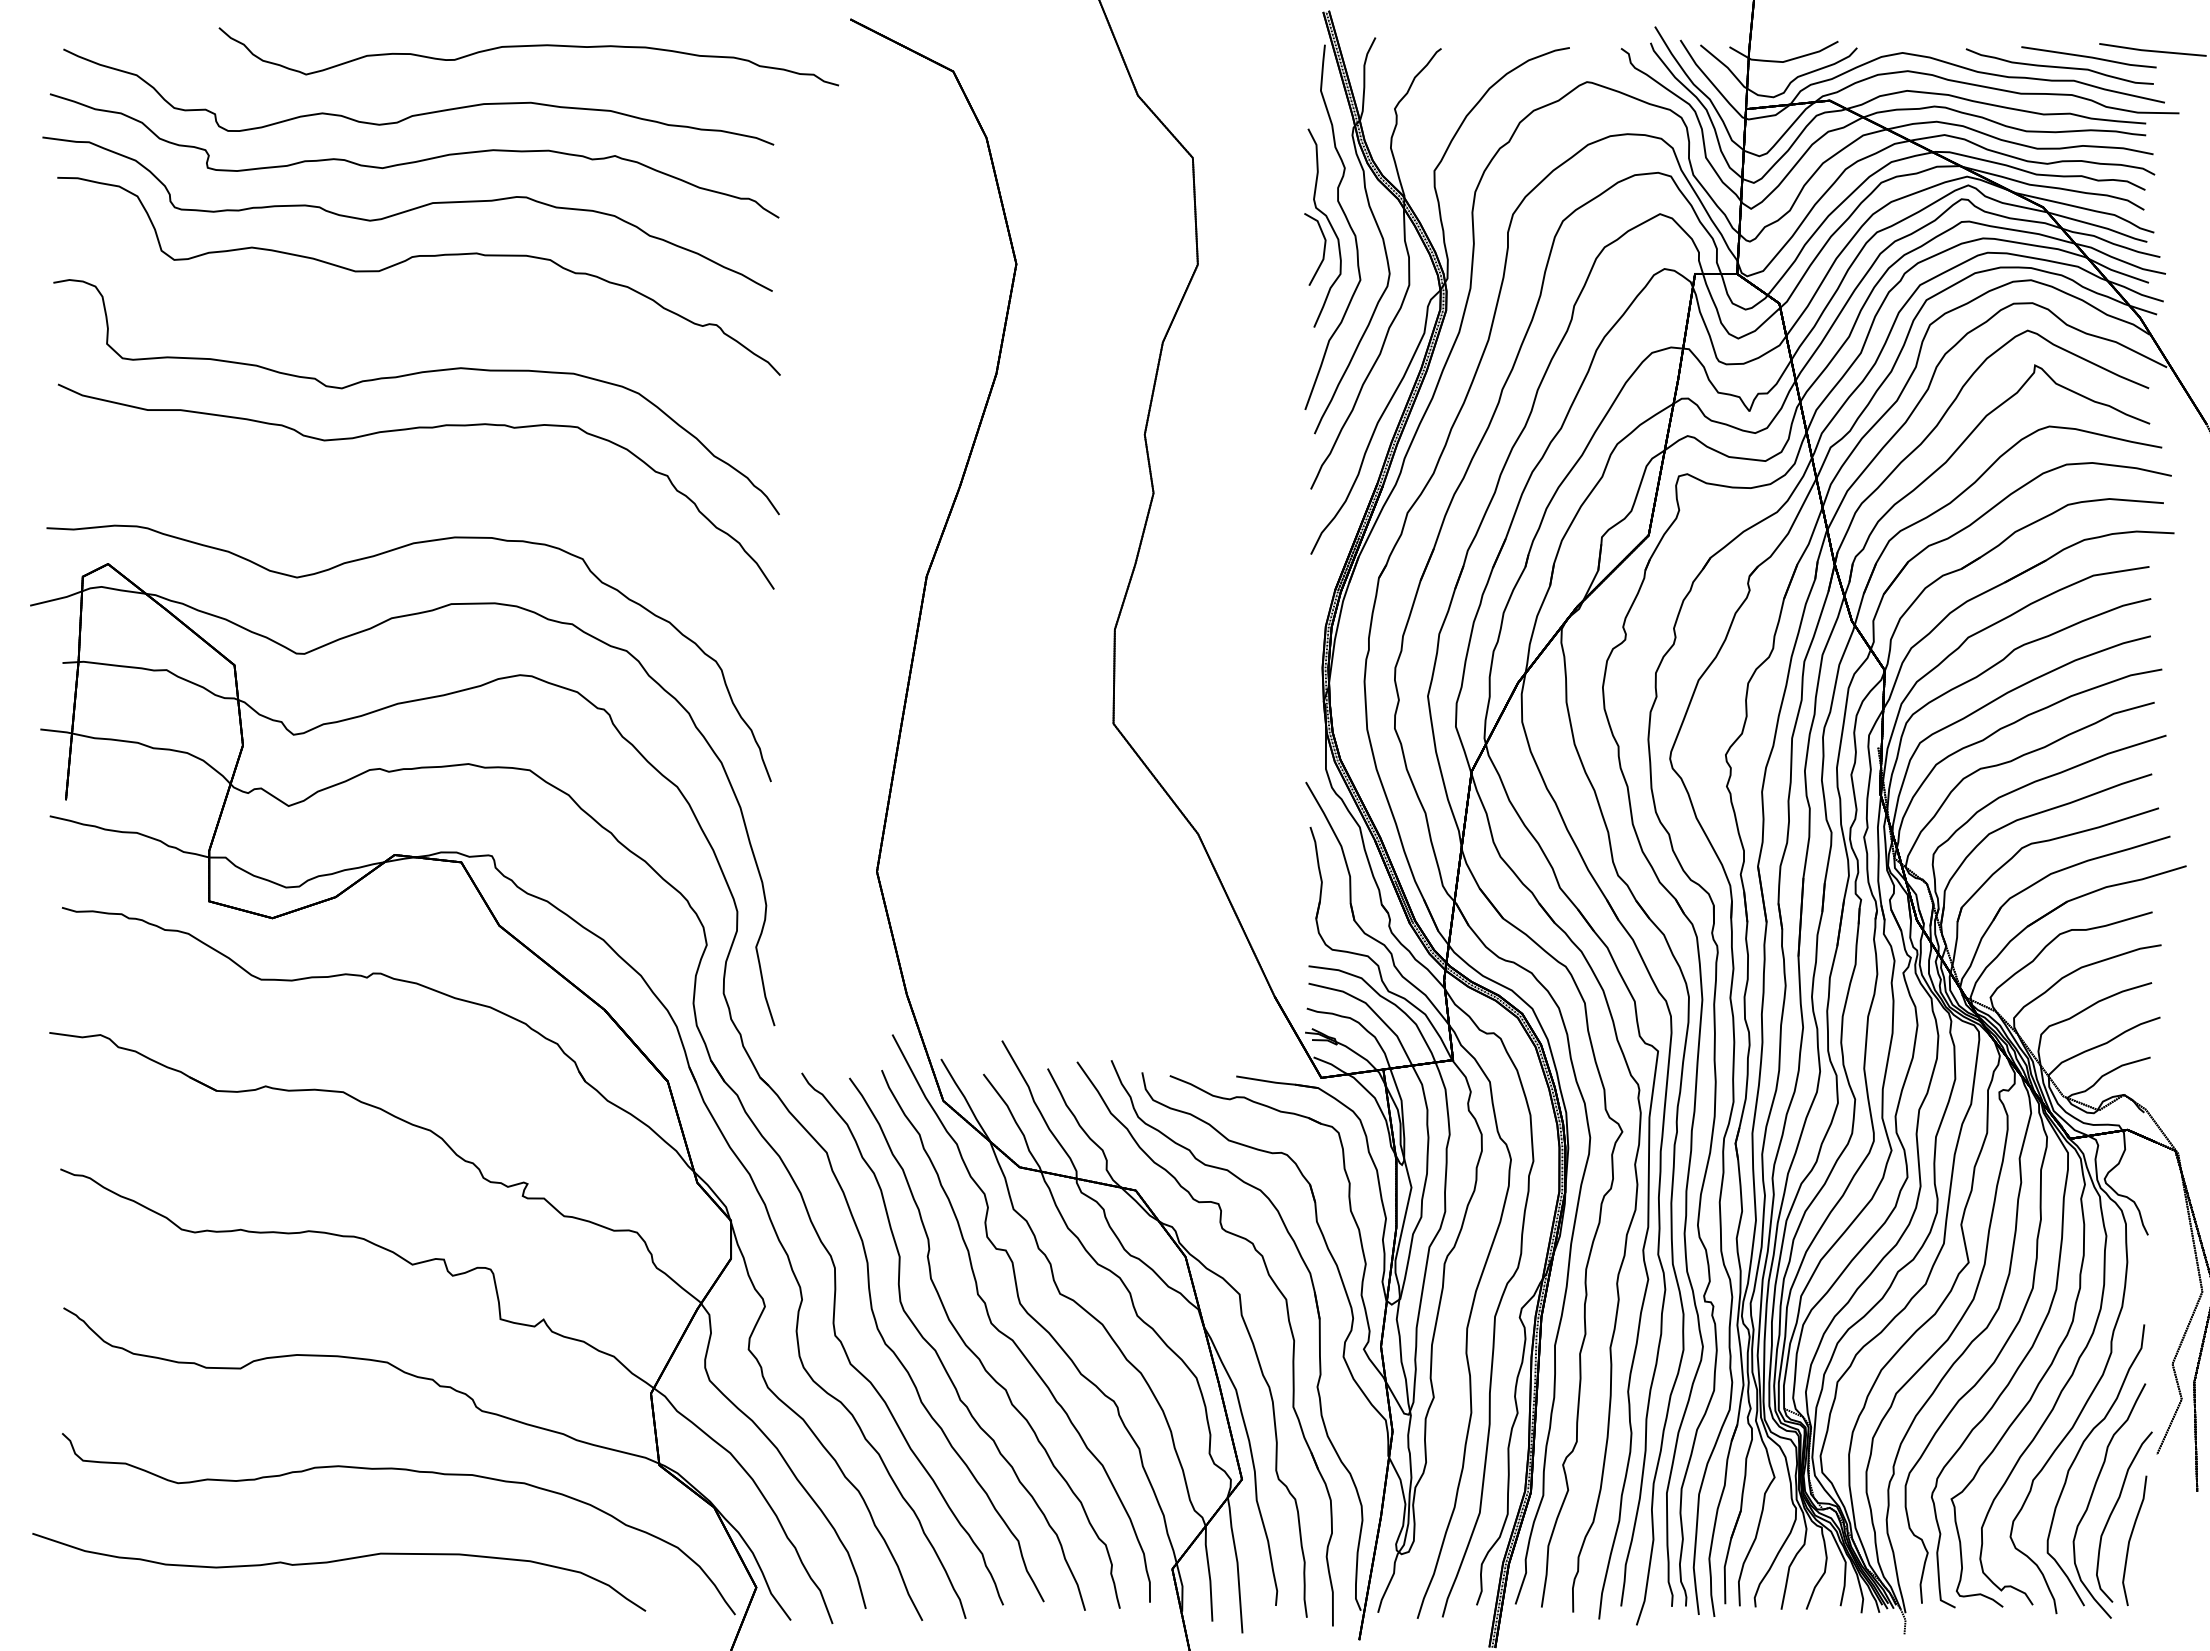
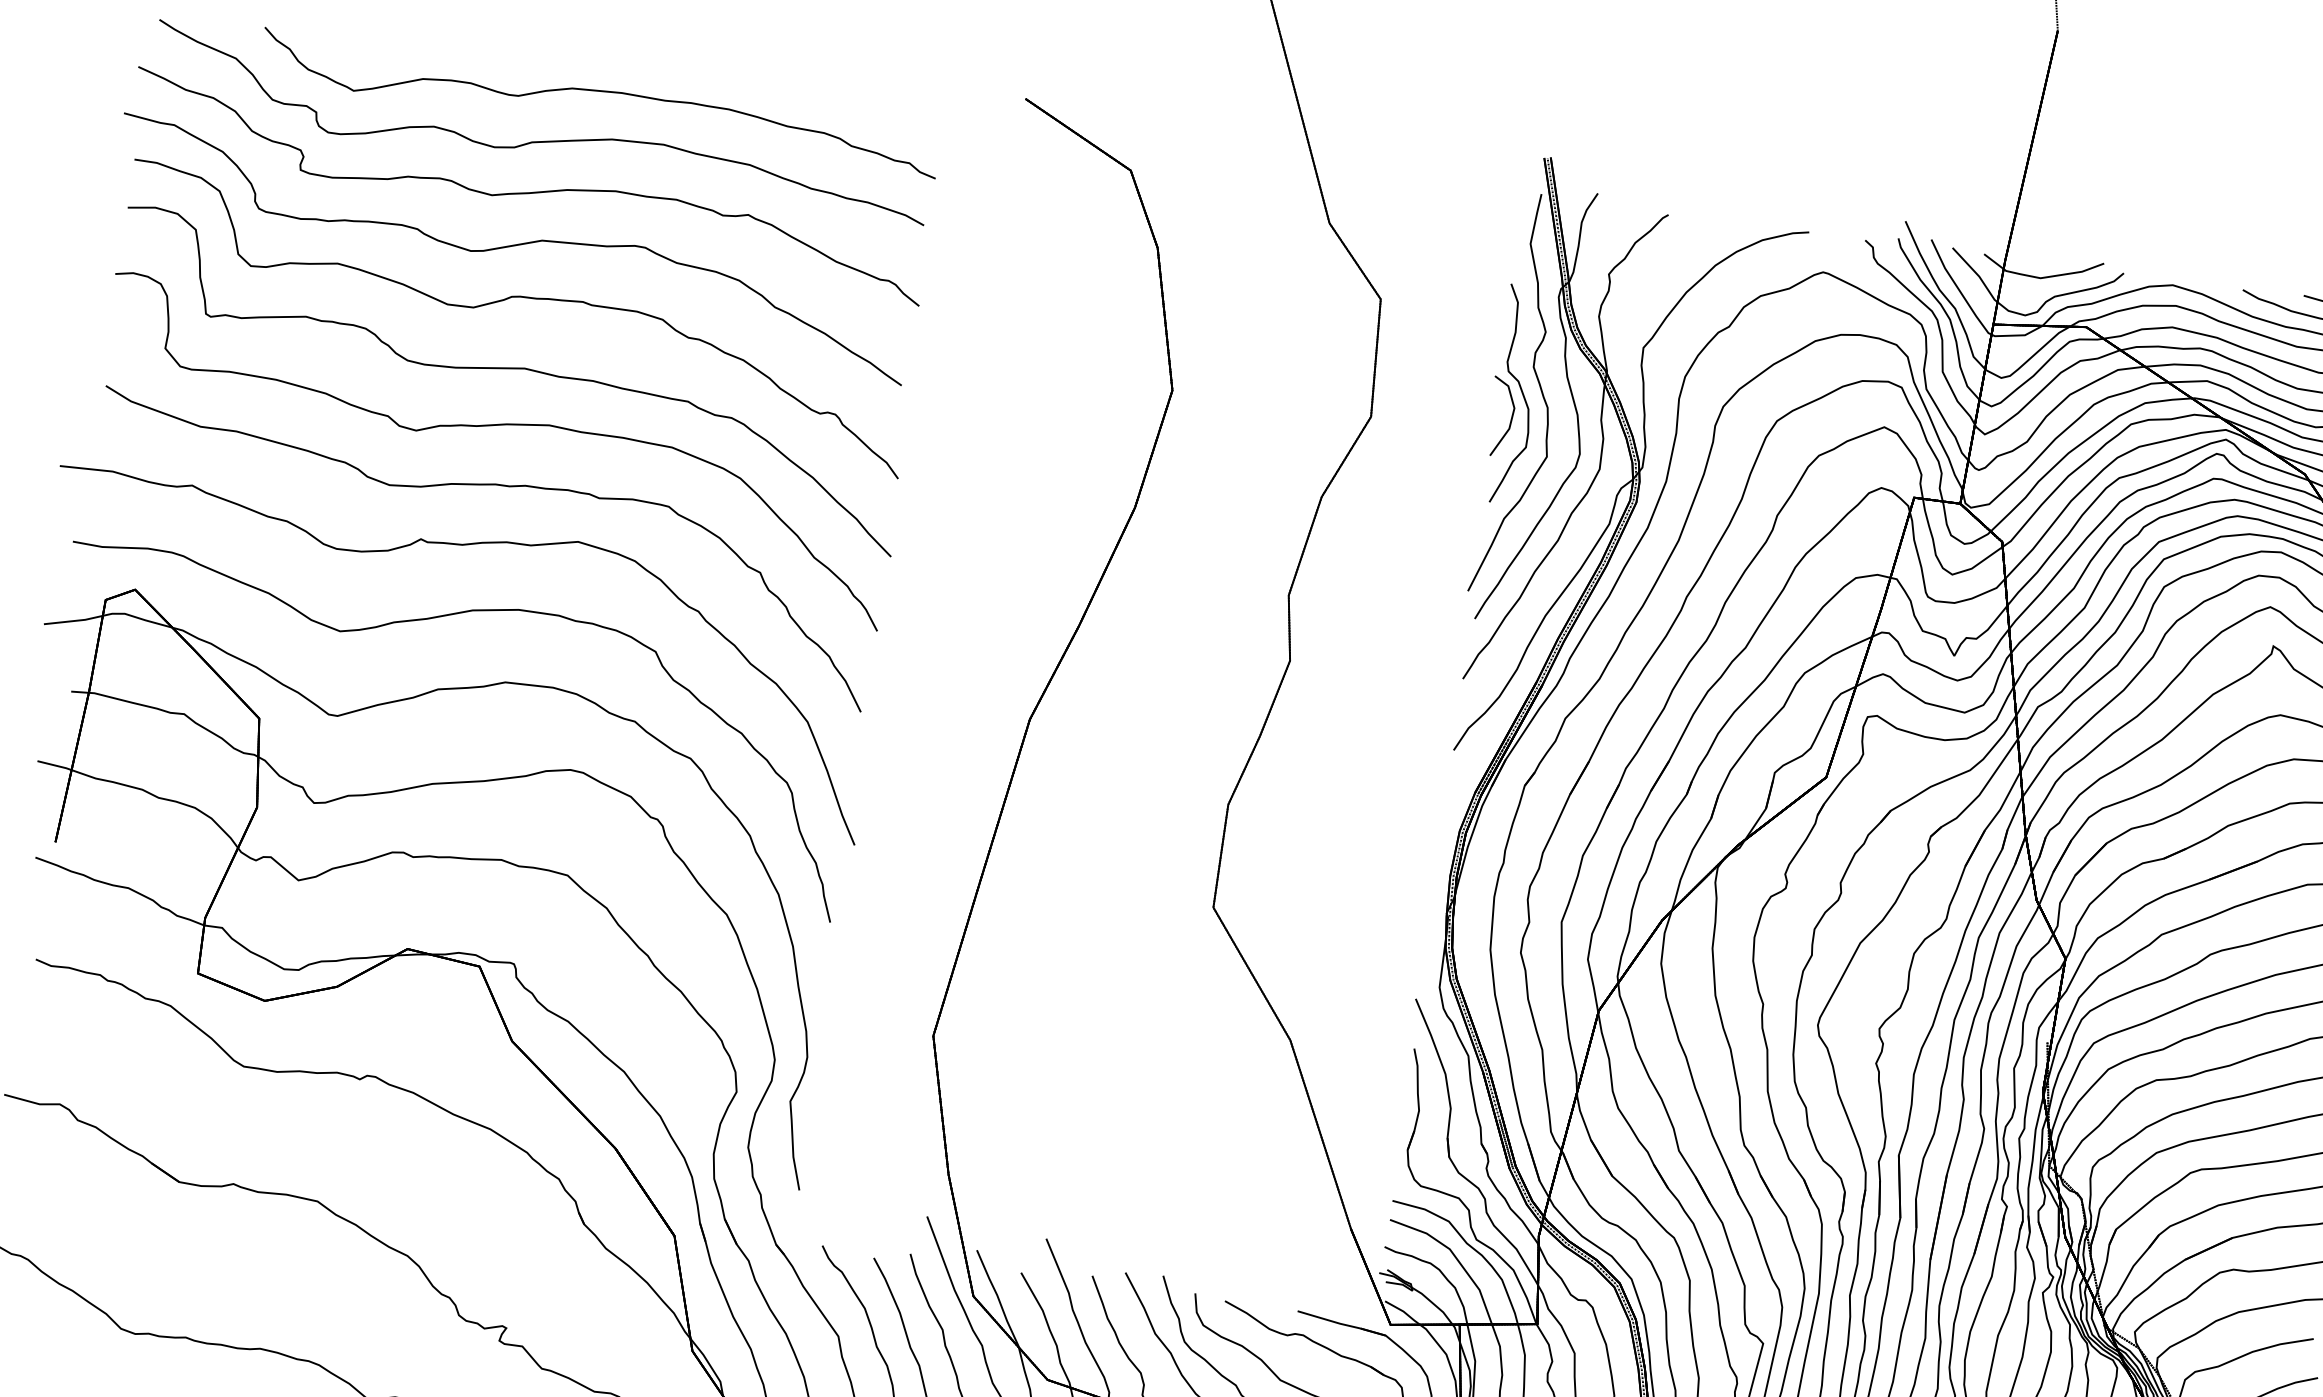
part: (528, 46) -> (601, 91), moved
part: (419, 322) -> (510, 369), added
part: (398, 486) -> (464, 546), added

